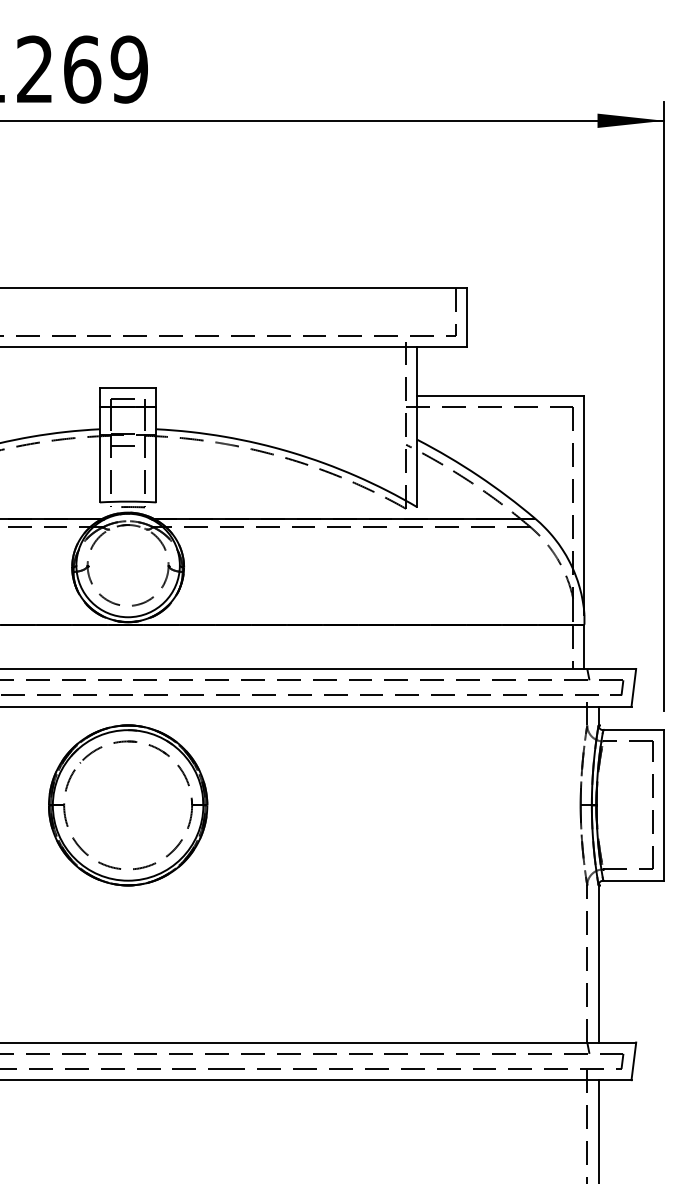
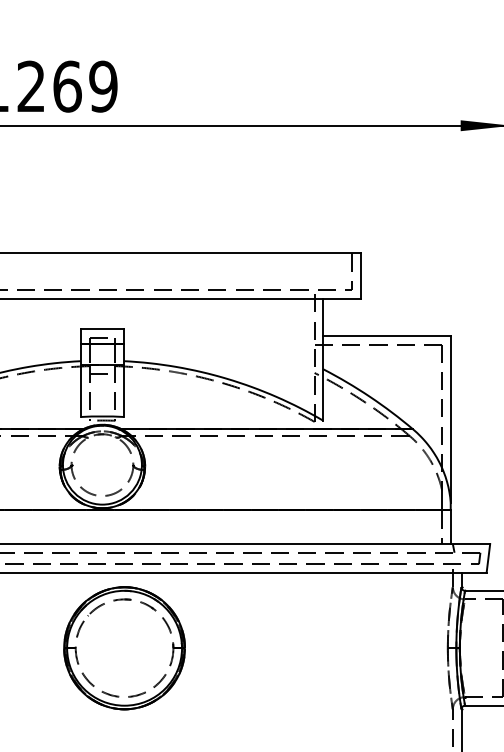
part: (128, 805) -> (124, 648), moved

